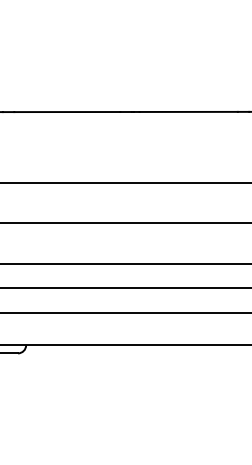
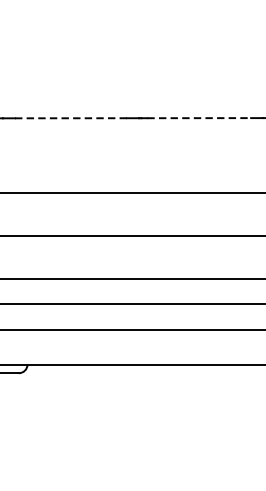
line: (189, 111) -> (200, 117), solid -> dashed
line: (67, 112) -> (71, 118), solid -> dashed

